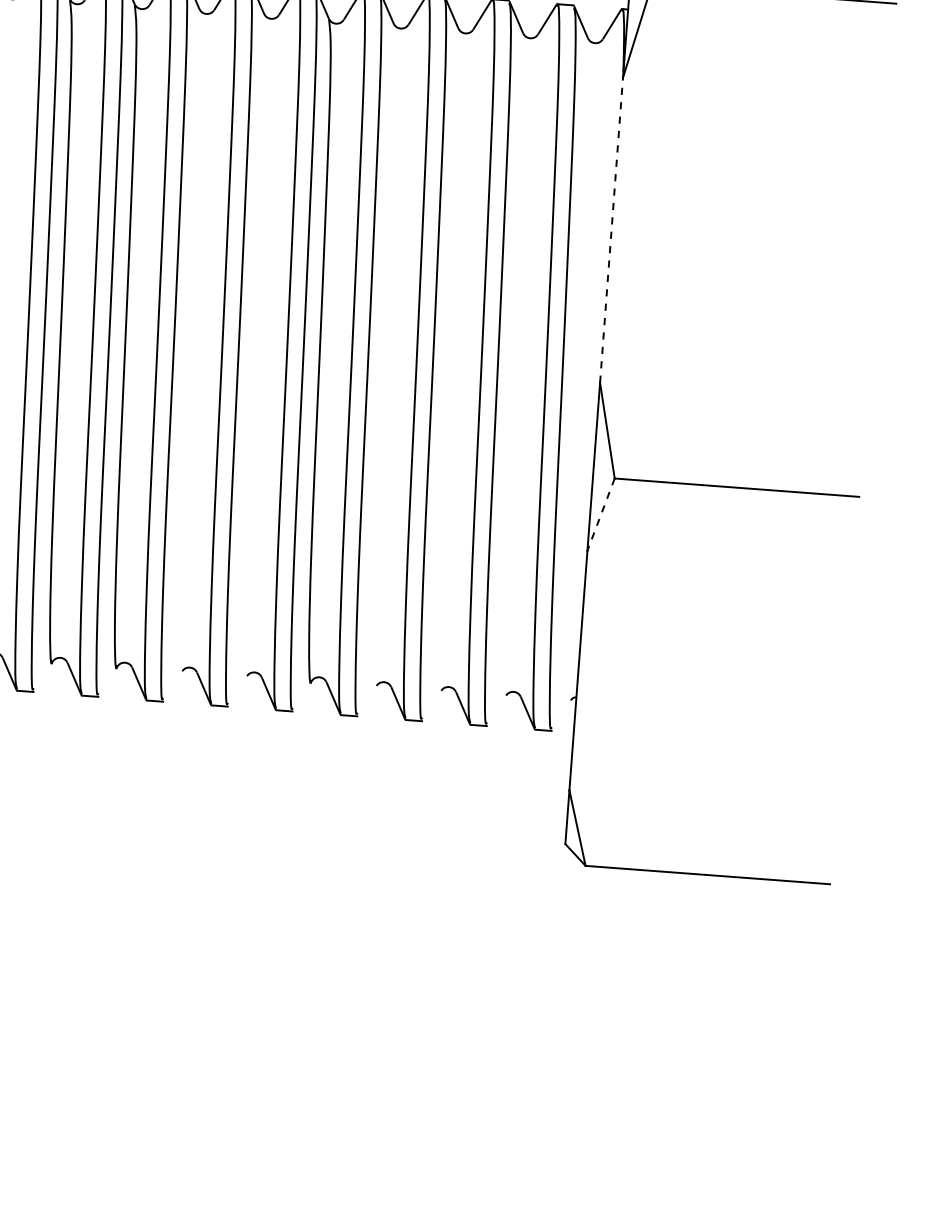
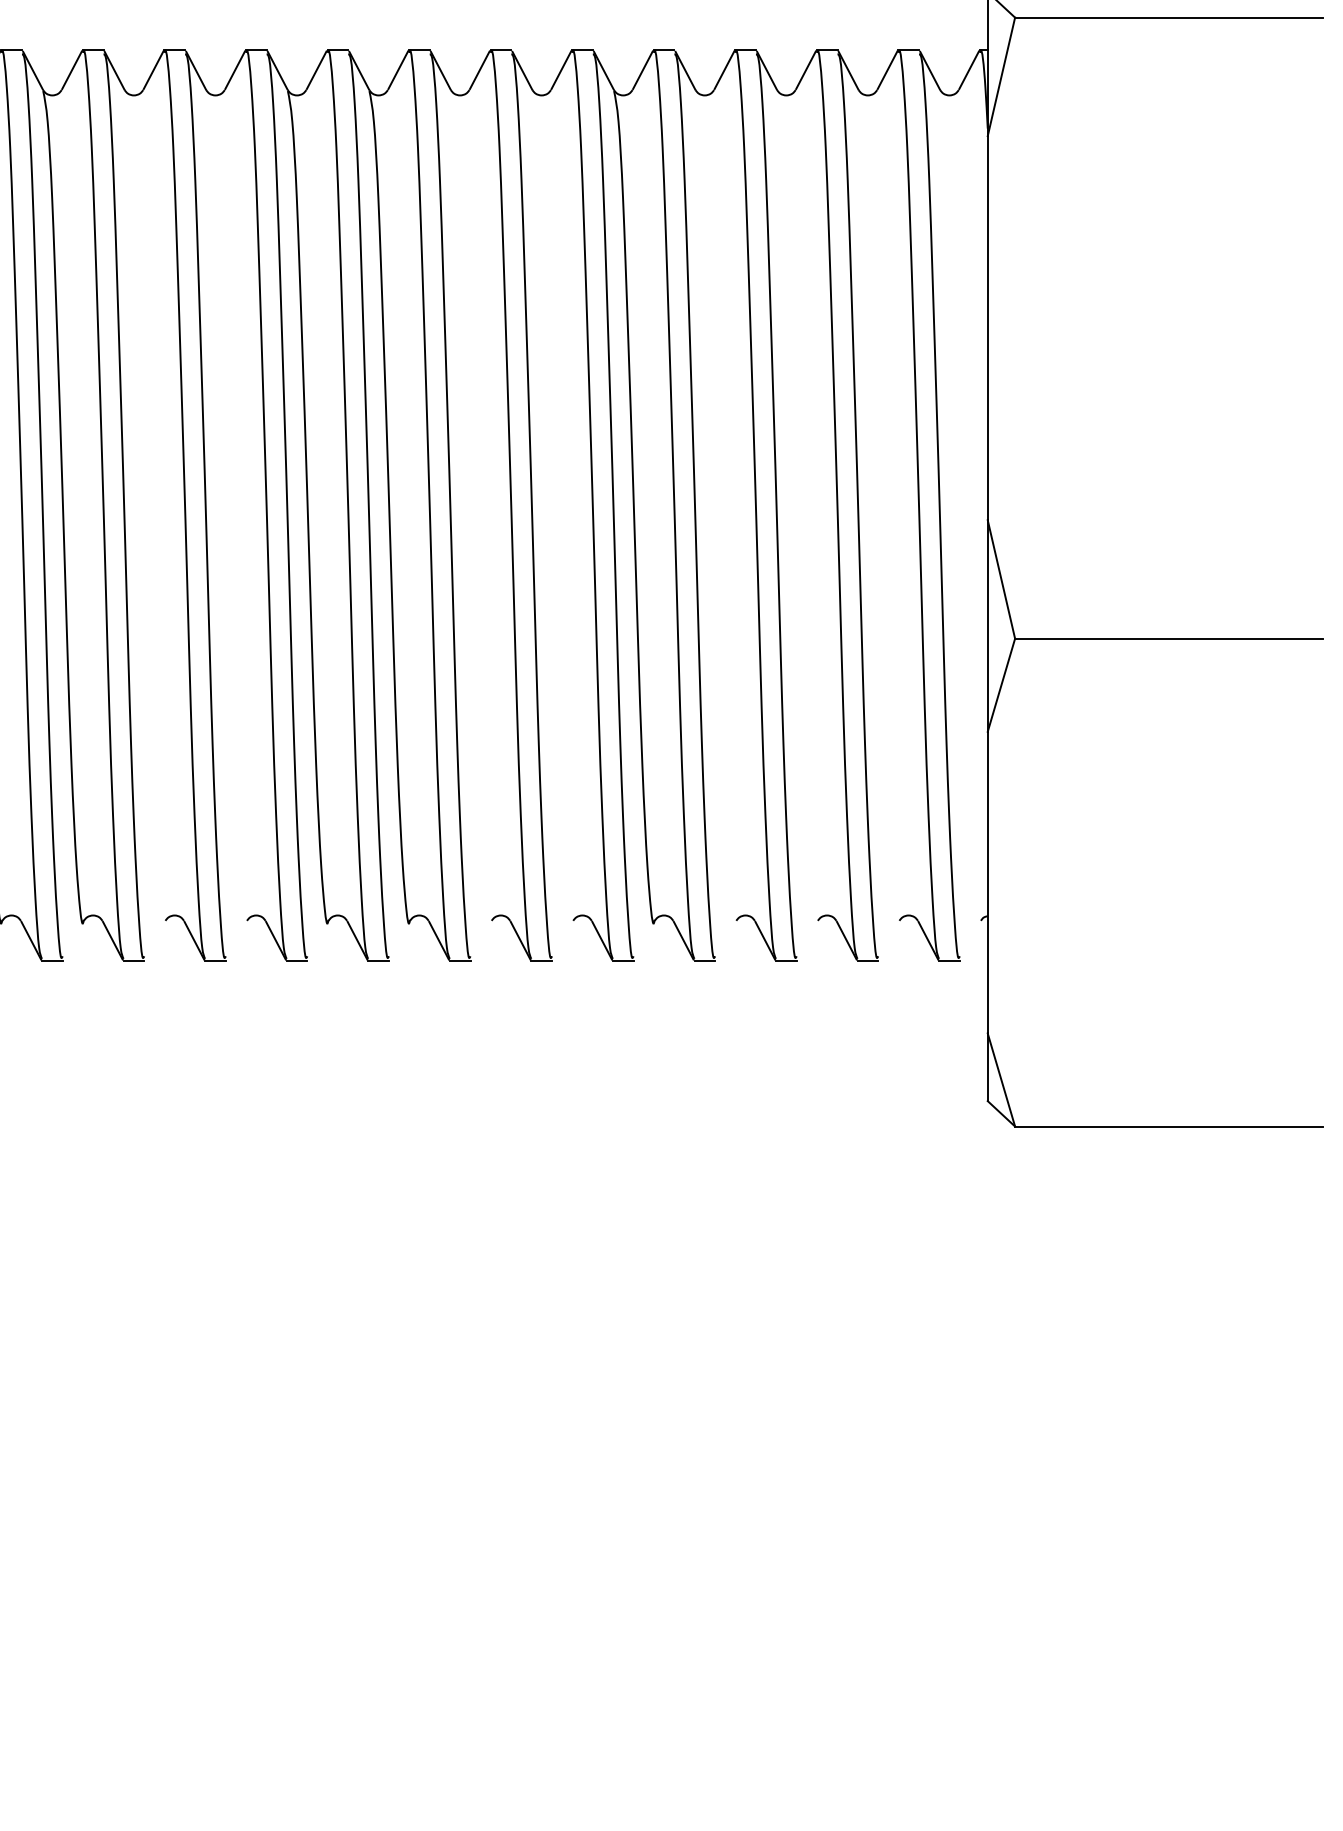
line: (611, 229) -> (987, 327), dashed -> solid
line: (601, 514) -> (1001, 685), dashed -> solid

